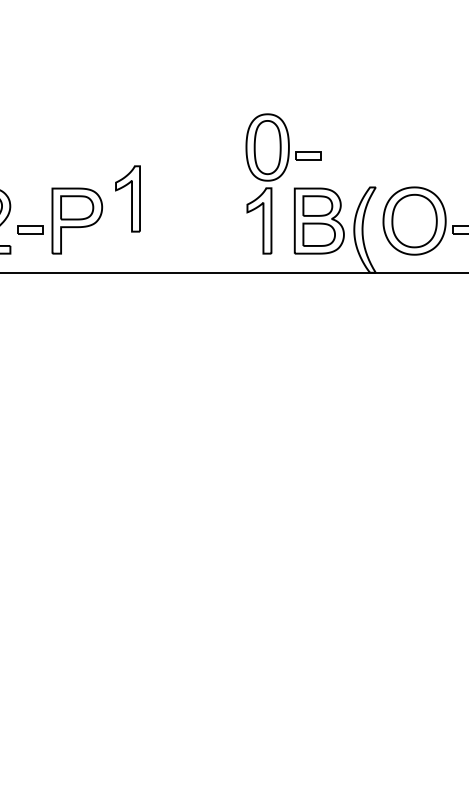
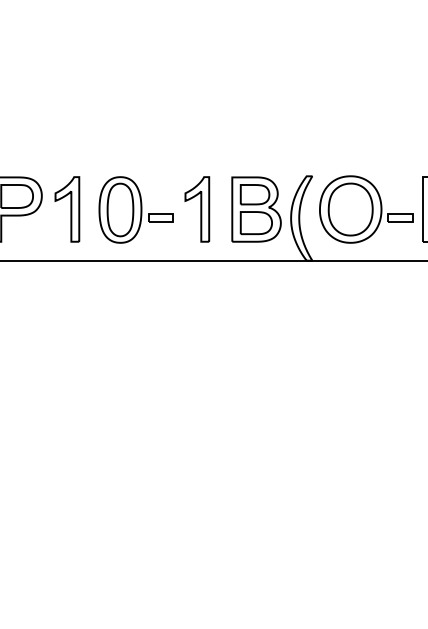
part: (283, 147) -> (136, 209), moved
part: (127, 198) -> (66, 208), moved

